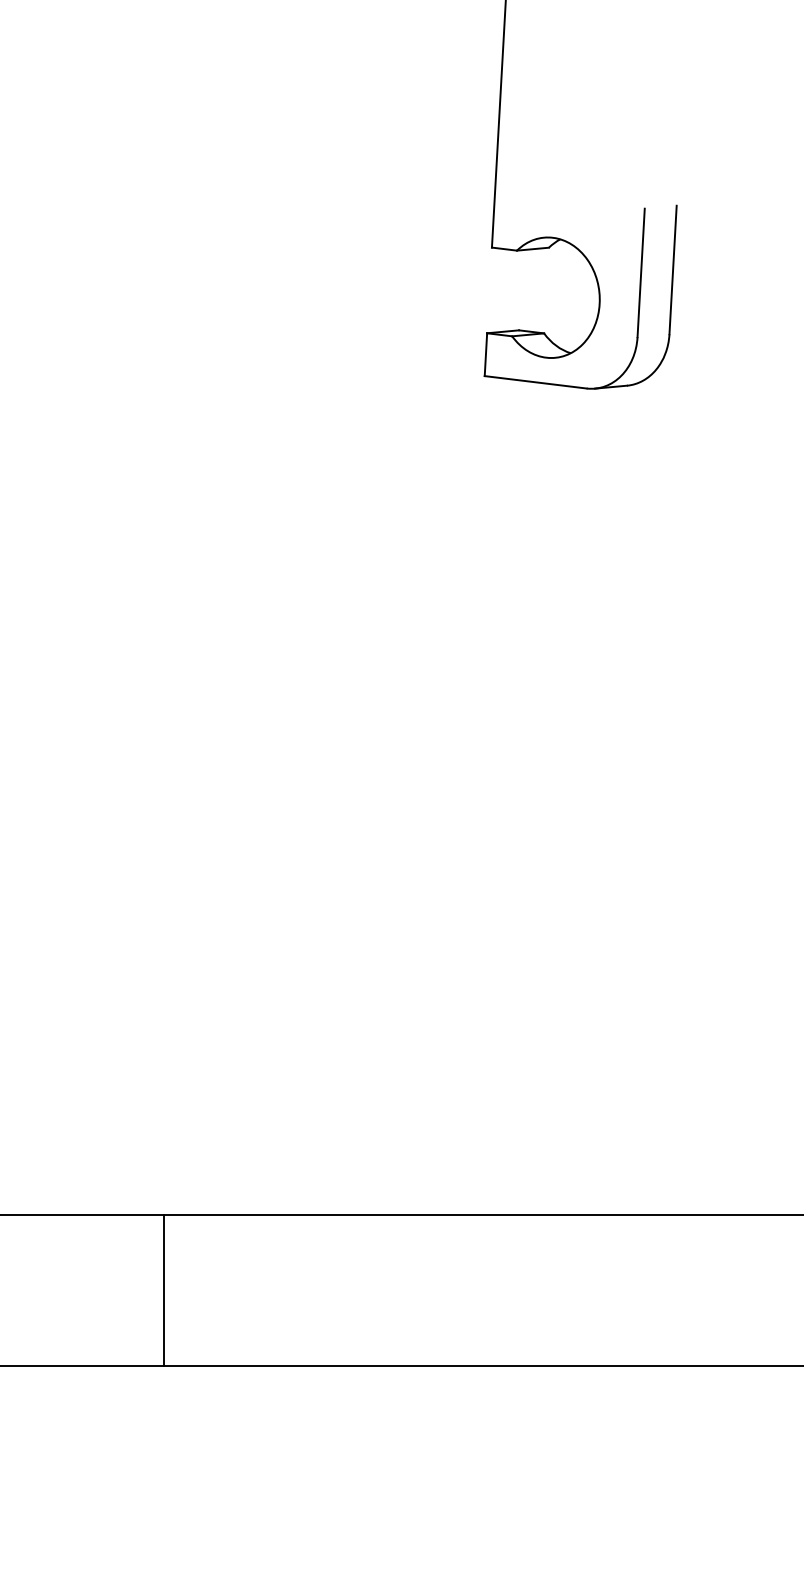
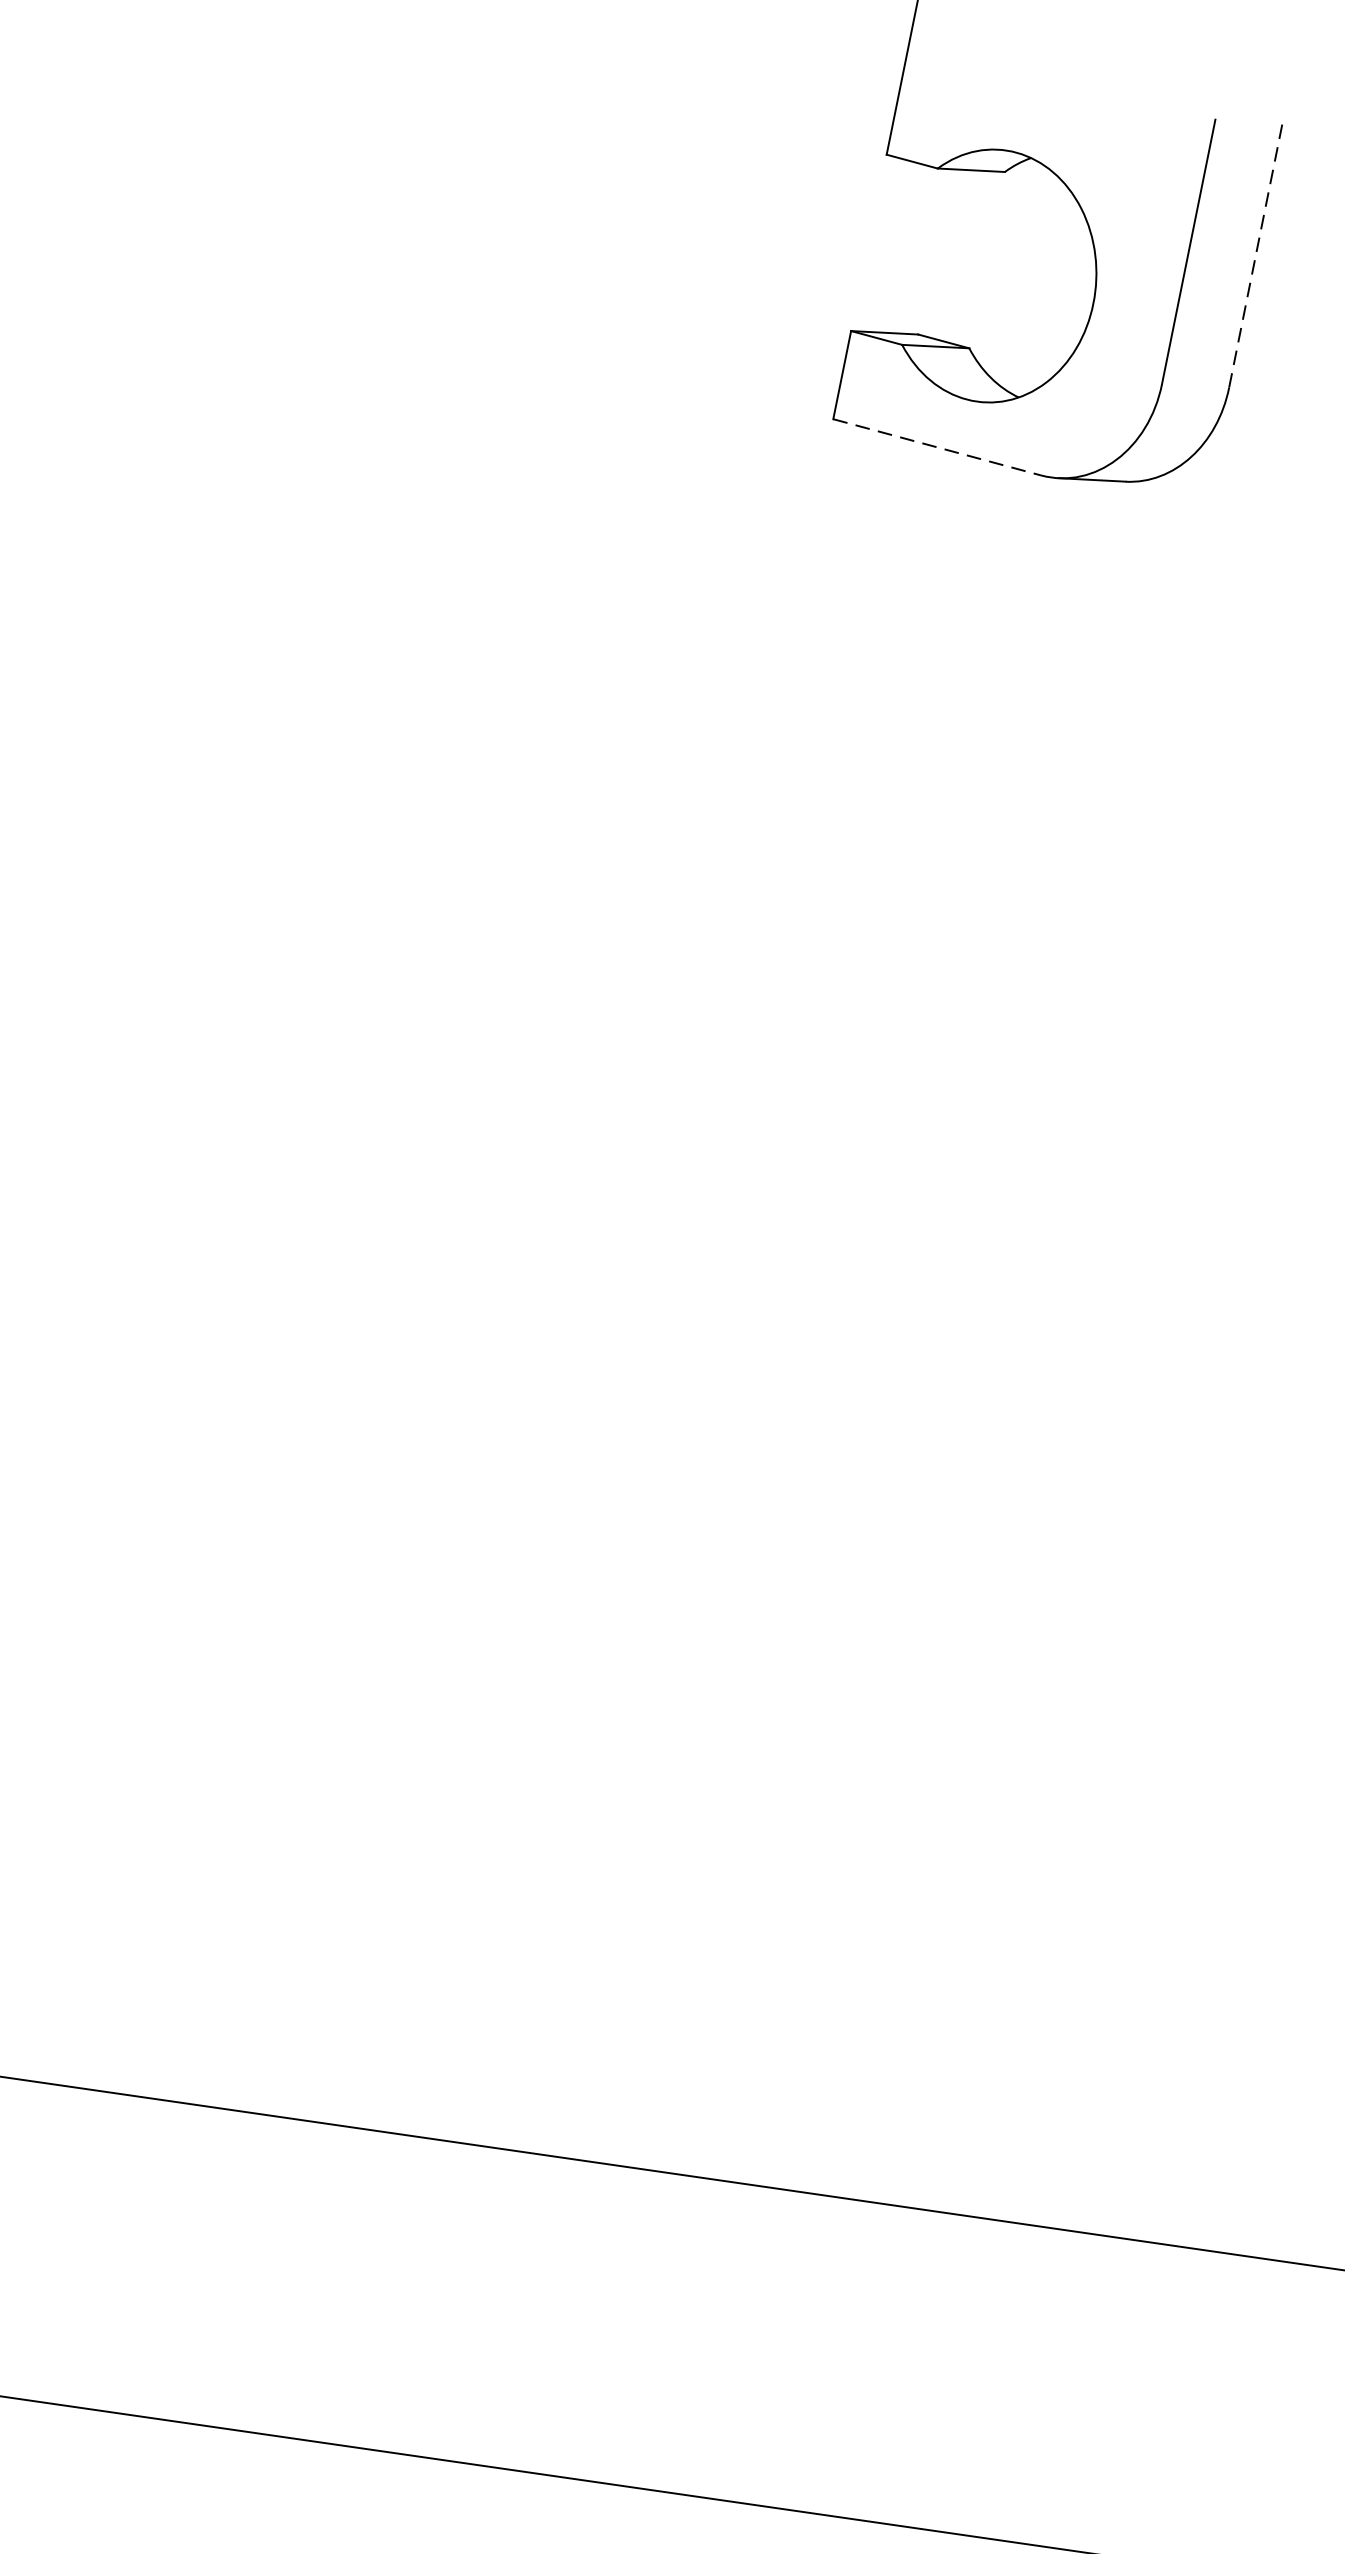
line: (673, 269) -> (1256, 254), solid -> dashed
line: (536, 382) -> (938, 447), solid -> dashed

